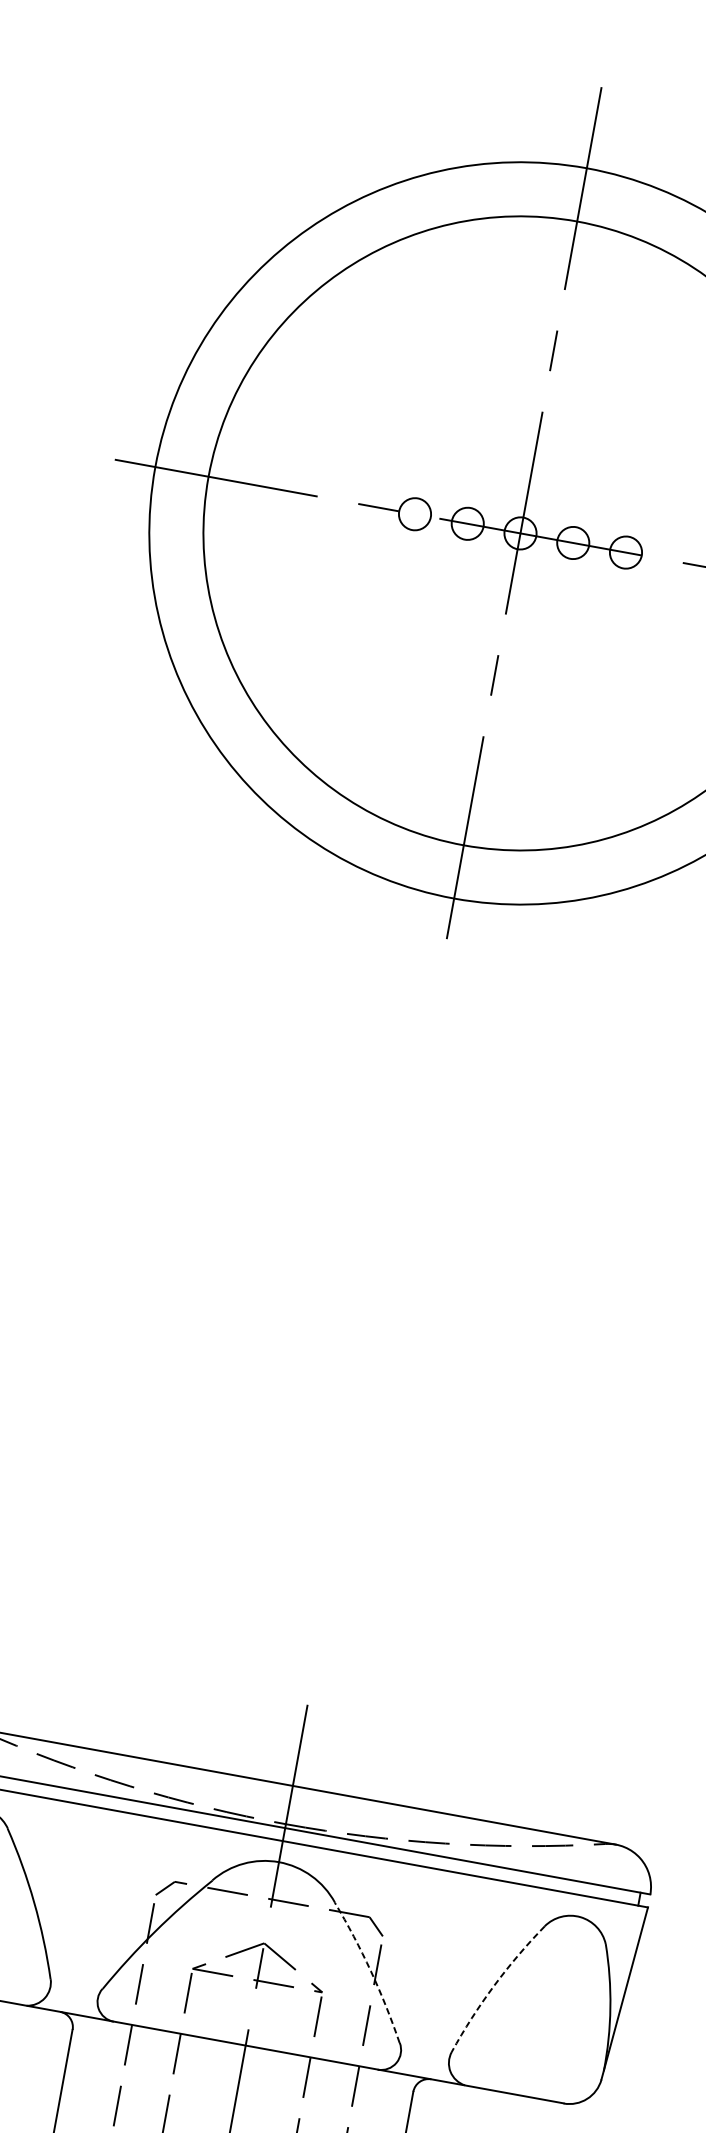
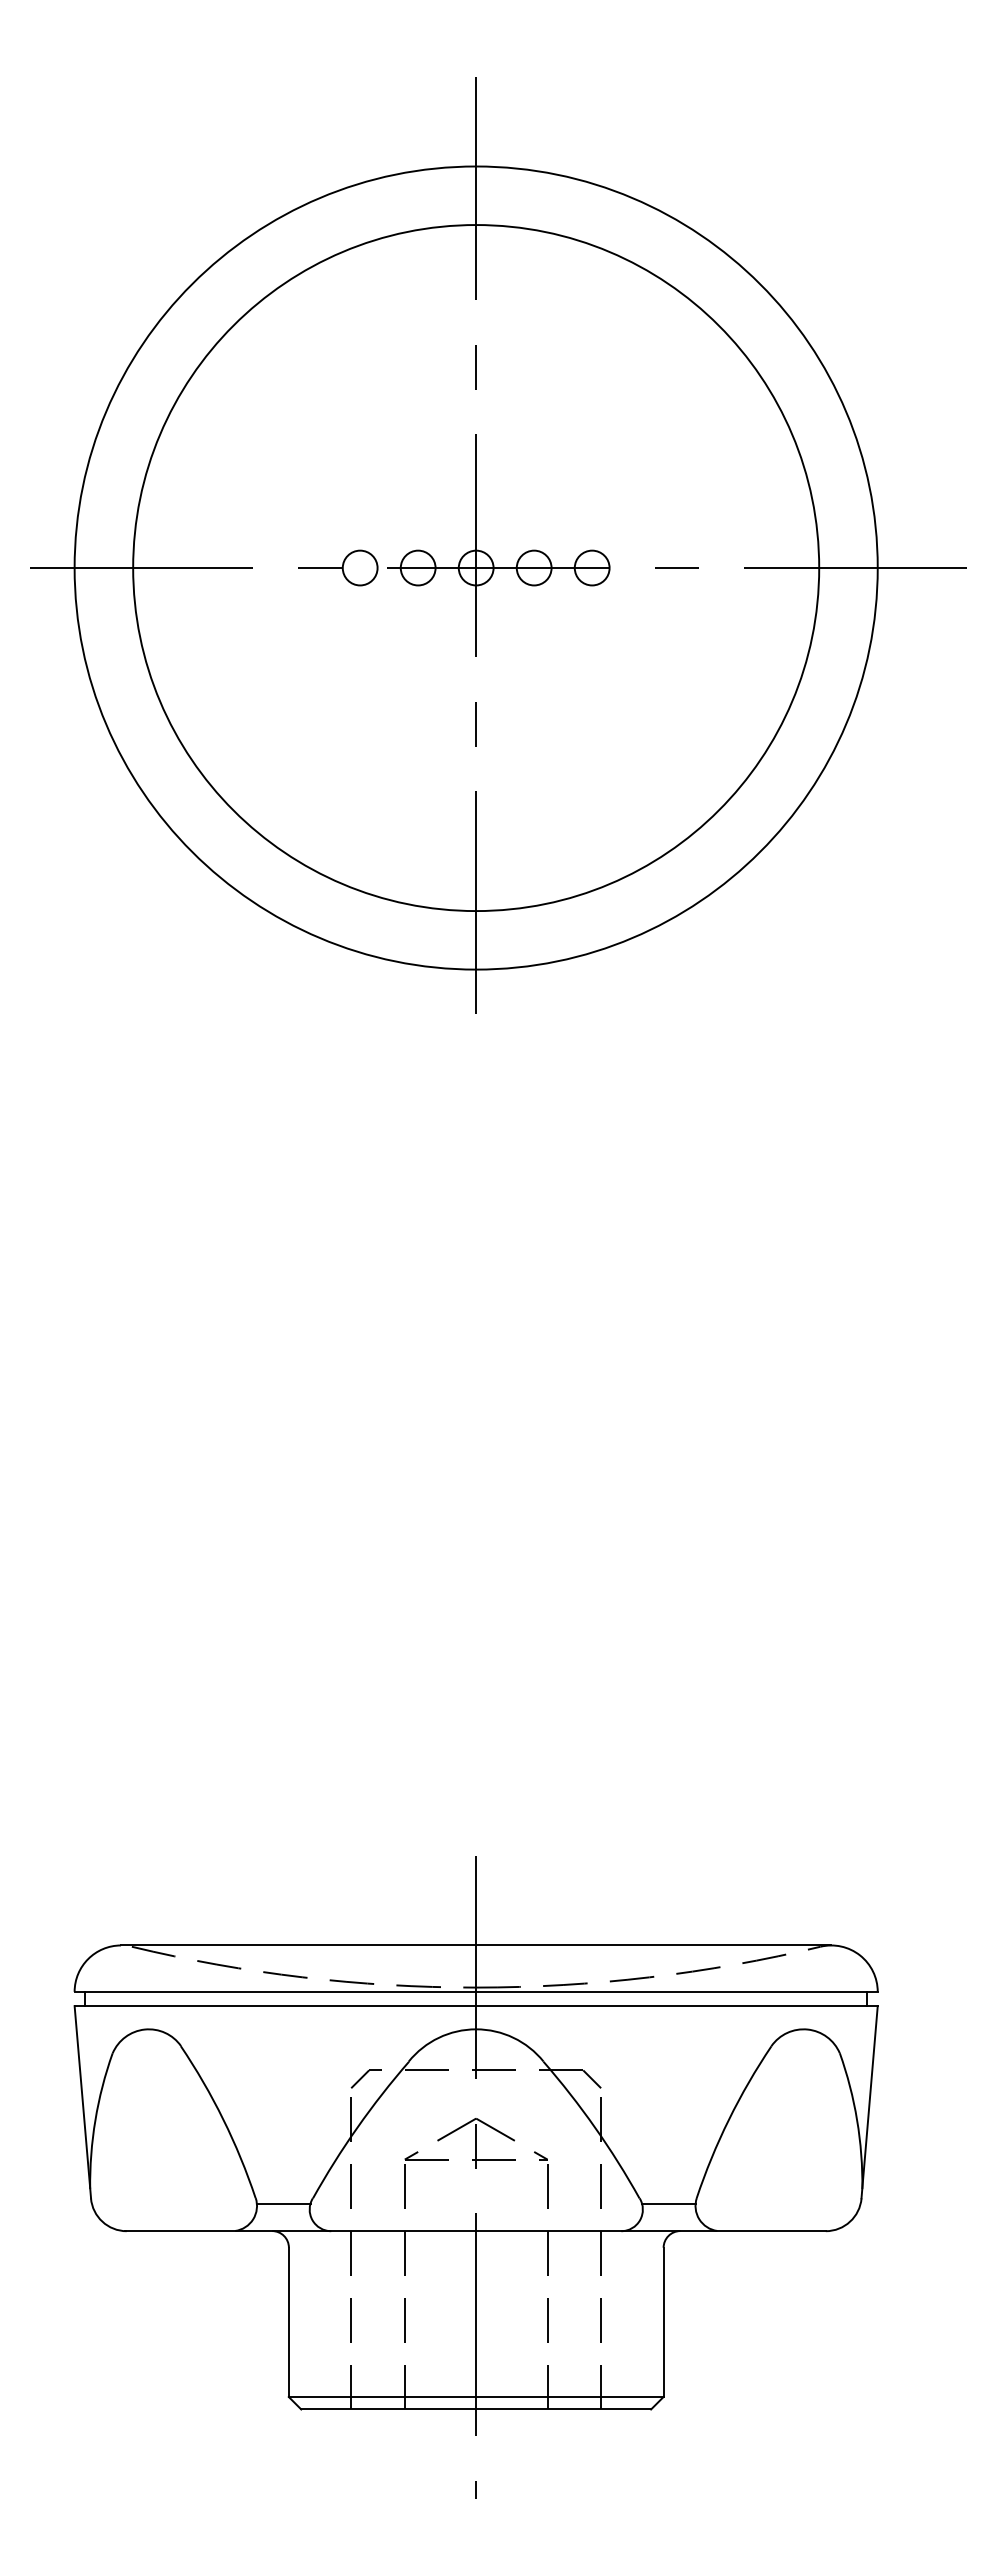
arc: (371, 1971) -> (595, 2127), dashed -> solid
arc: (493, 1985) -> (728, 2119), dashed -> solid
line: (75, 1988) -> (283, 2203), added
line: (425, 2052) -> (668, 2203), added

